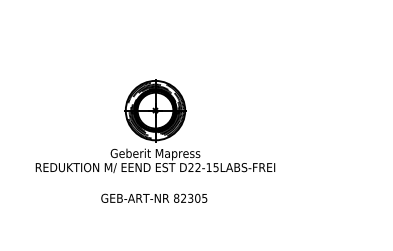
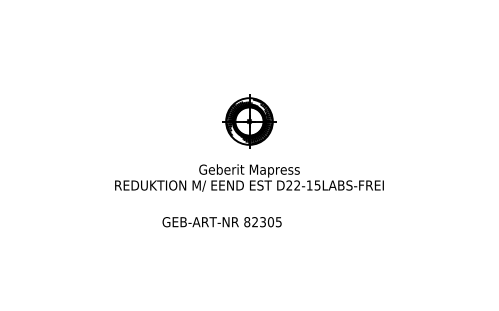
part: (155, 110) -> (249, 121), size x0.7
text: (153, 198) -> (221, 222), moved

